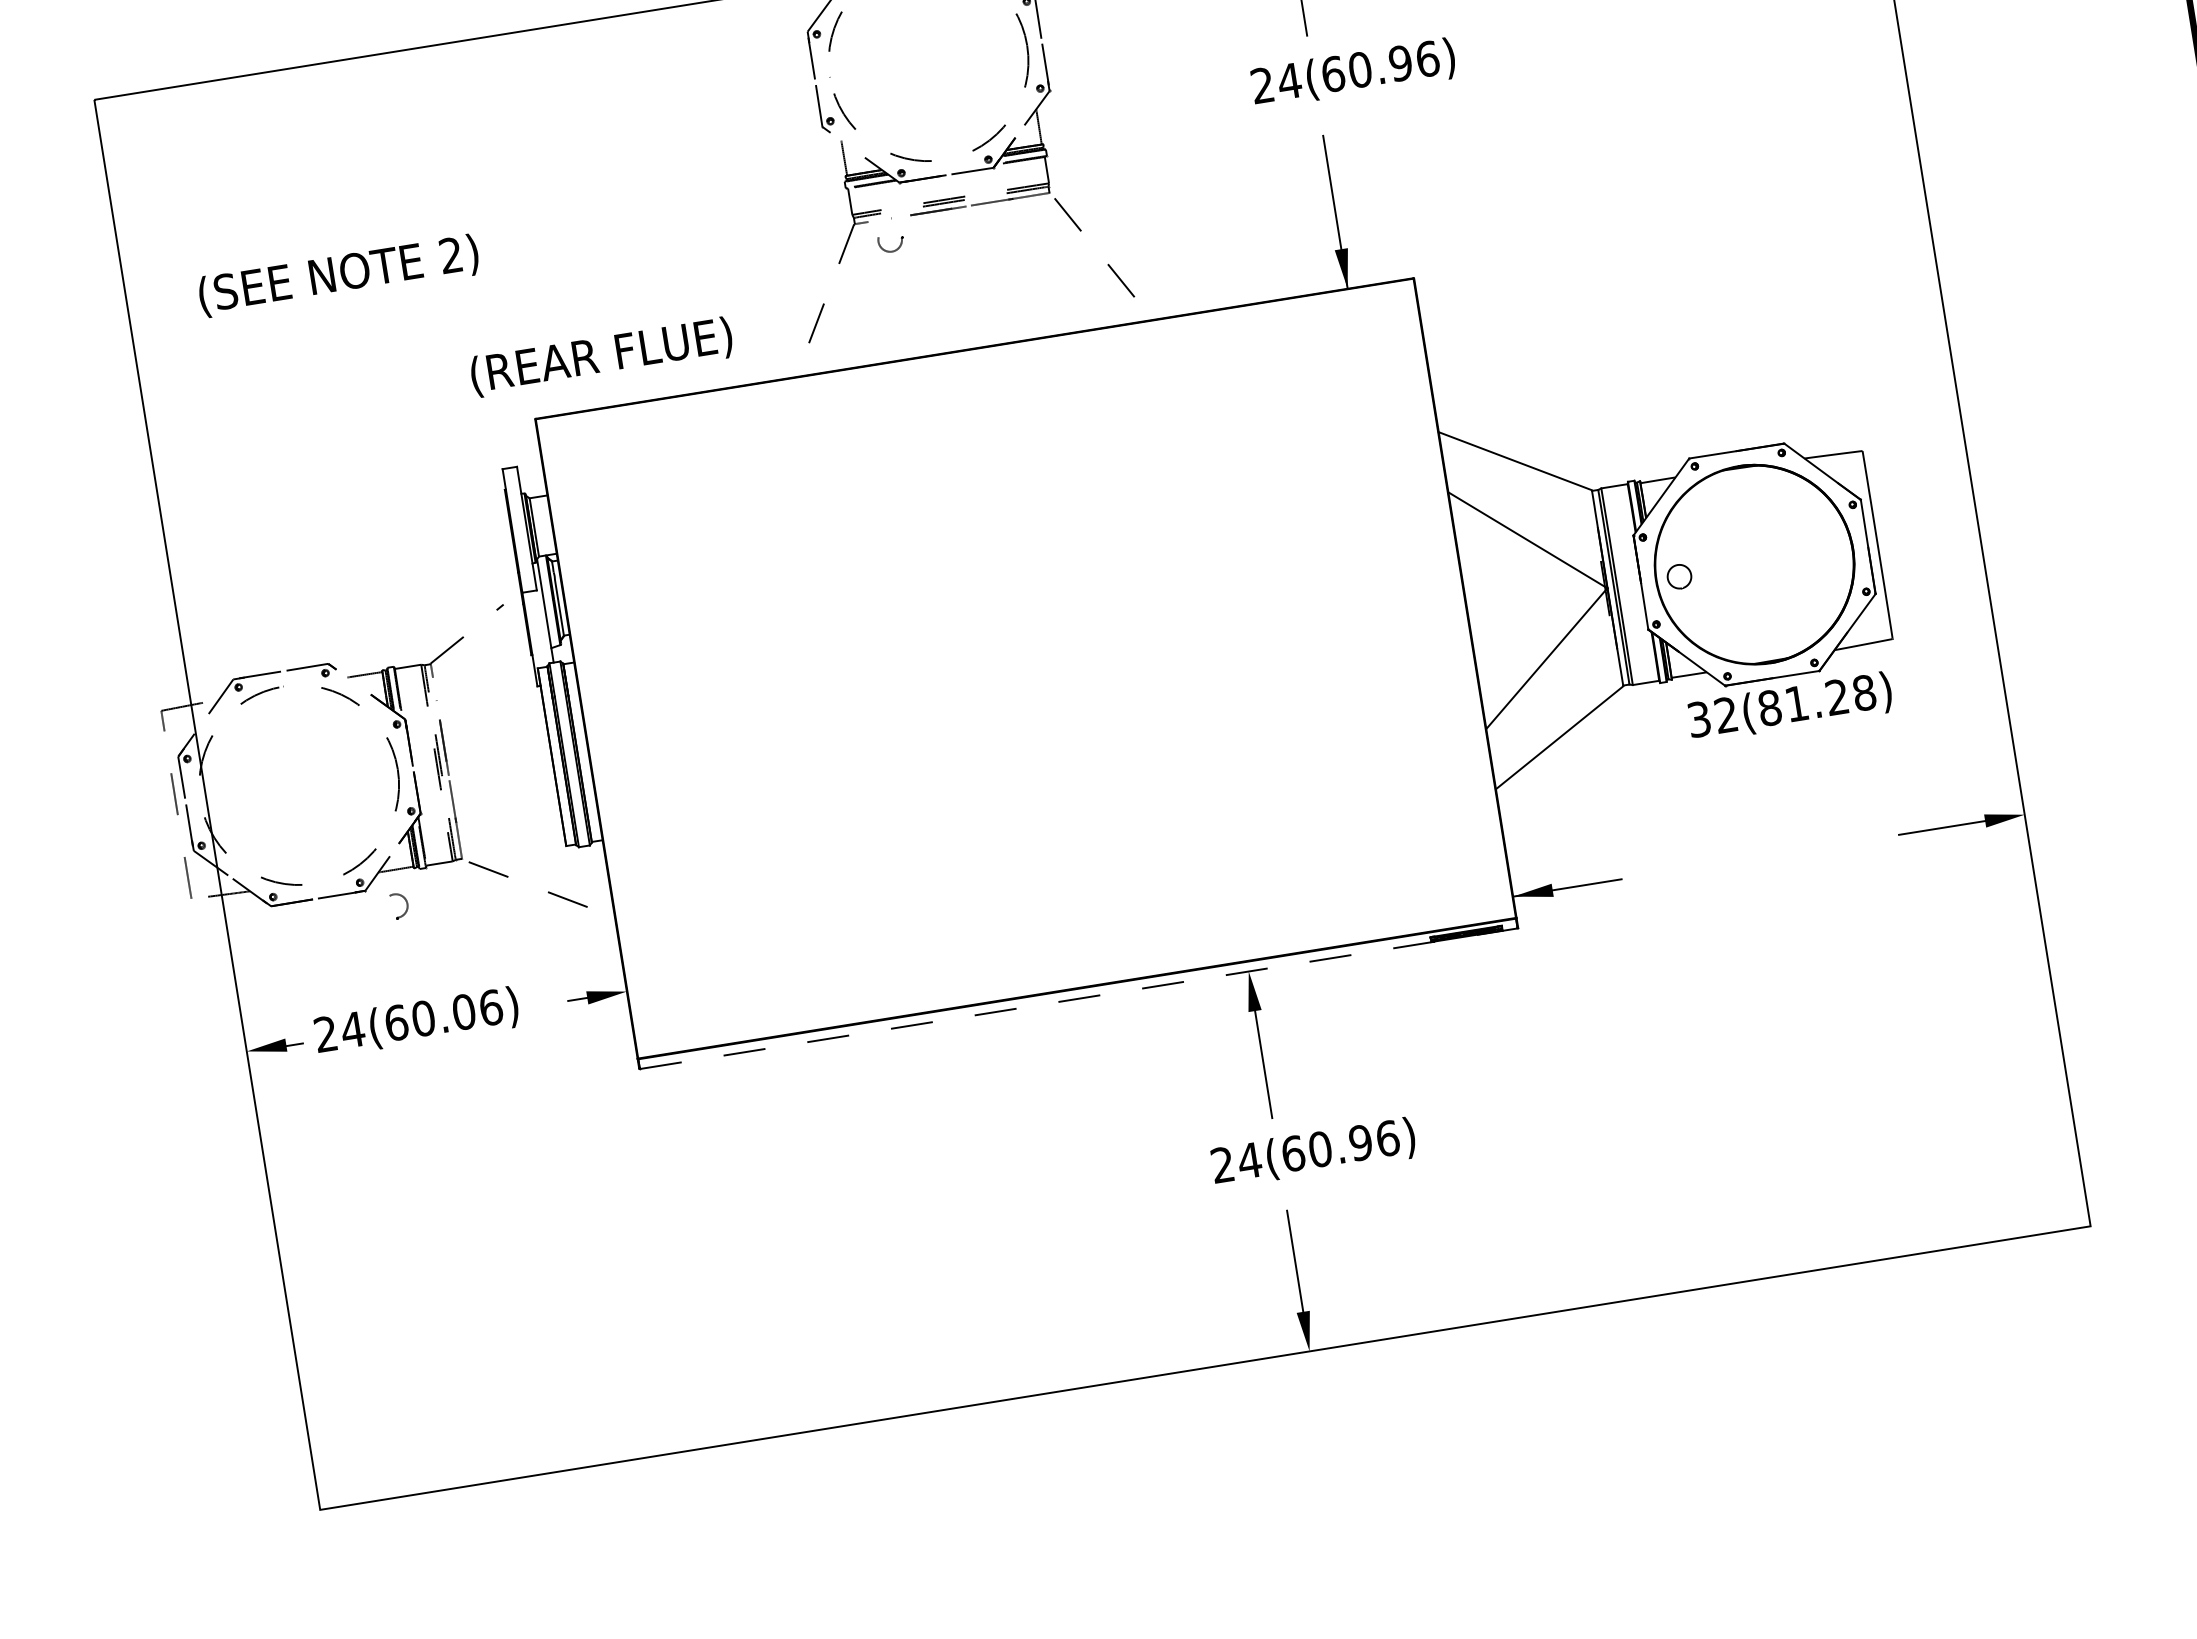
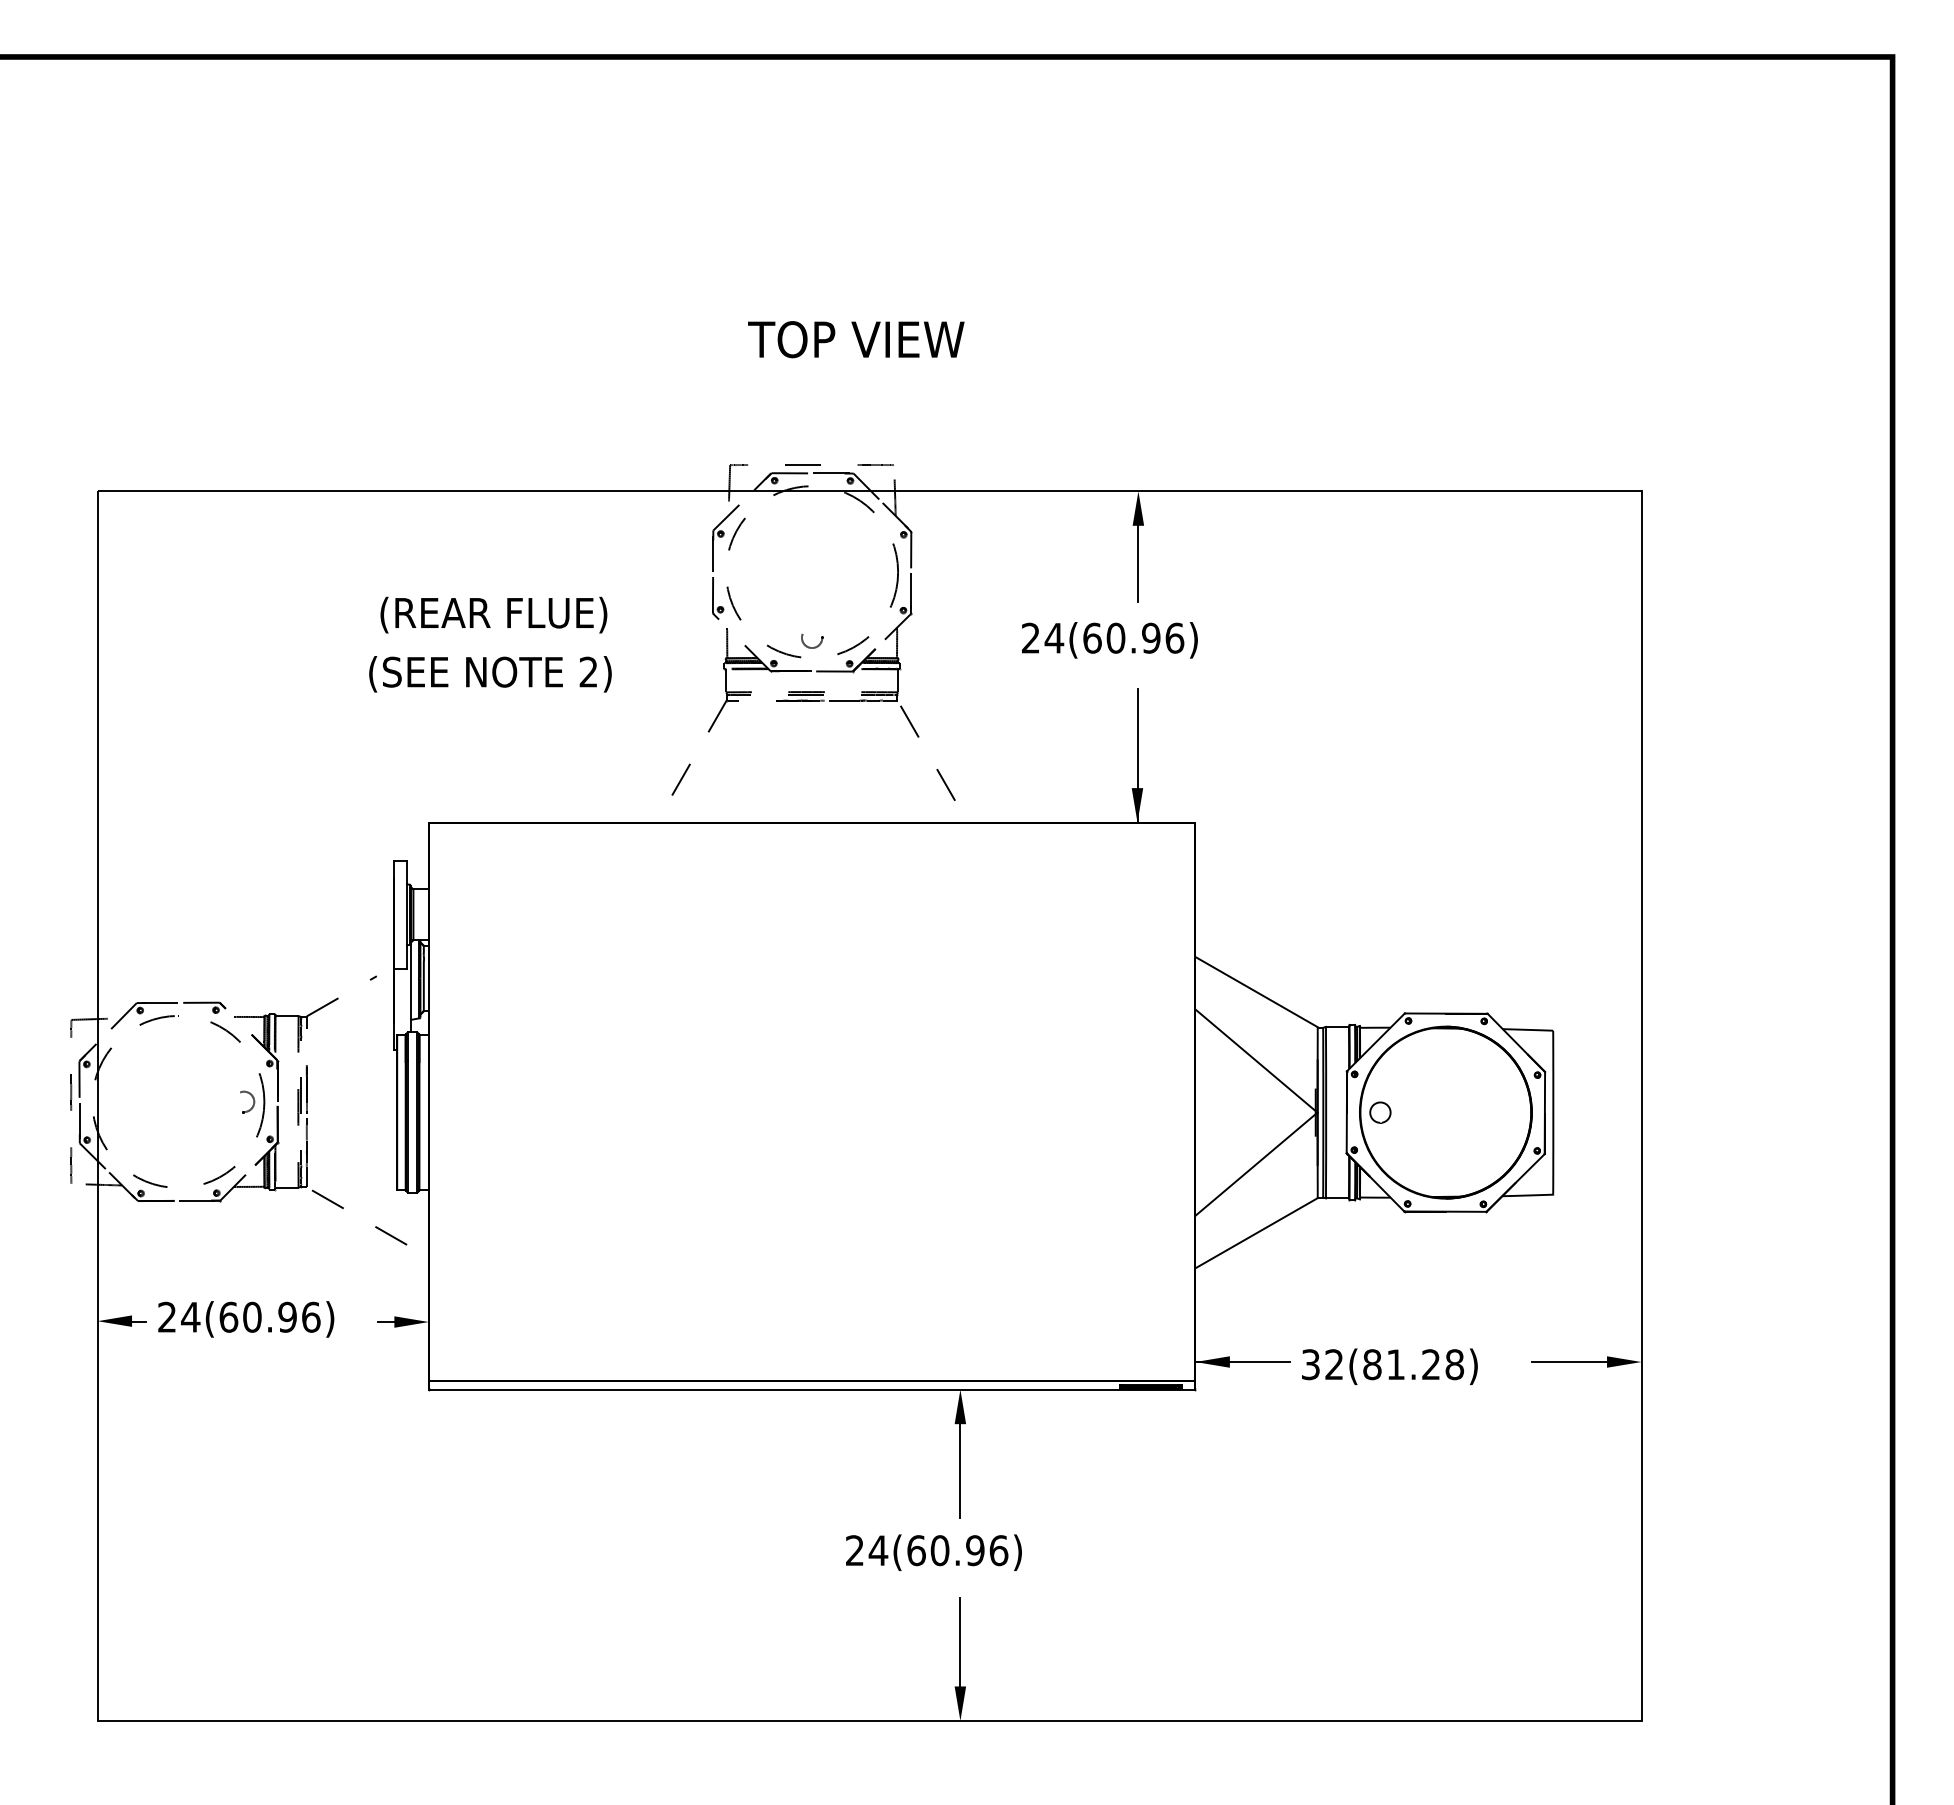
text: (1353, 73) -> (1109, 640), moved
part: (894, 249) -> (814, 646), moved
text: (338, 276) -> (490, 674), moved
text: (601, 356) -> (493, 614), moved
text: (1789, 707) -> (1389, 1366), moved
part: (399, 905) -> (247, 1101), moved
line: (1079, 998) -> (812, 1389), dashed -> solid
text: (463, 1012) -> (287, 1317), 24(60.06) -> 24(60.96)
text: (1313, 1152) -> (933, 1552), moved

